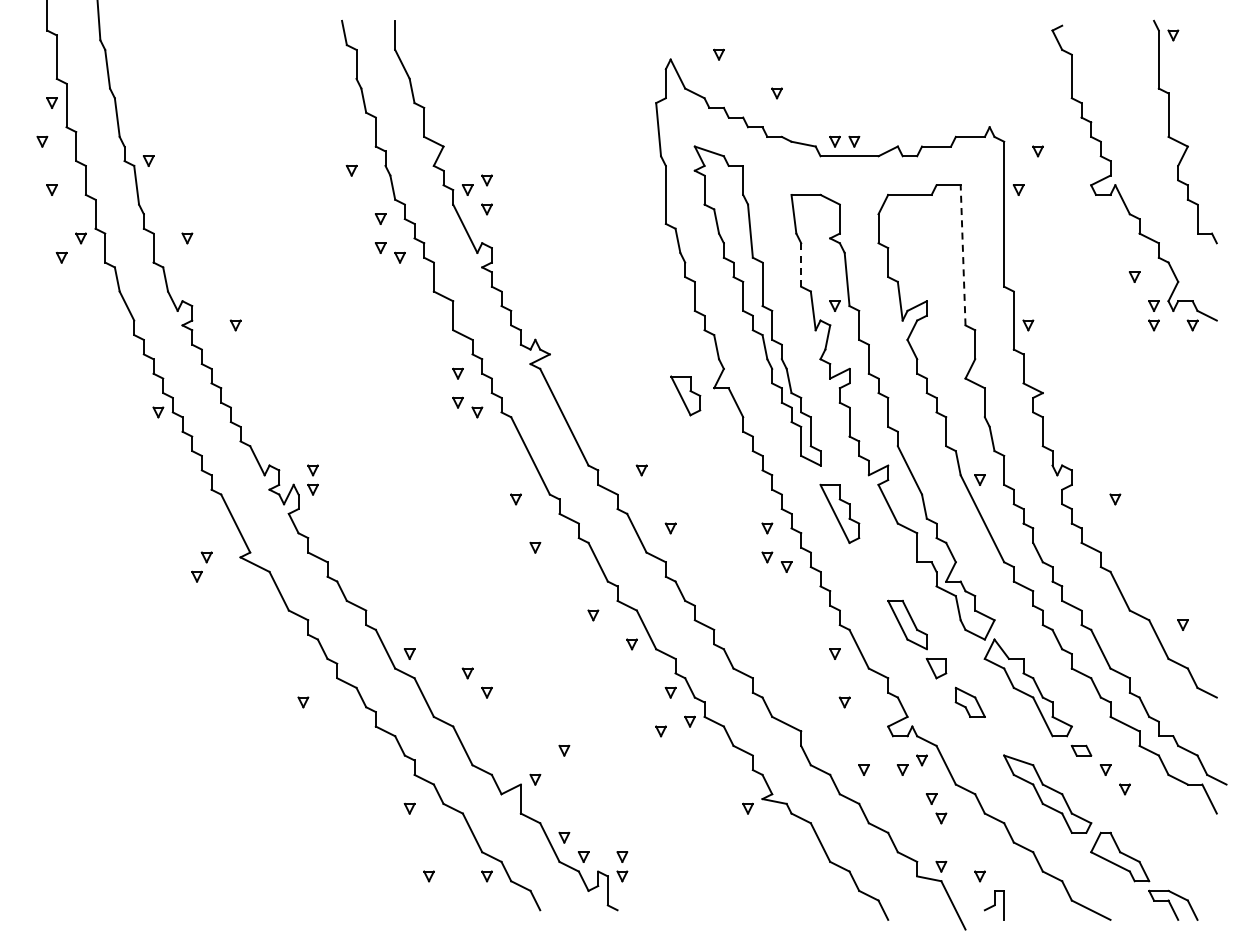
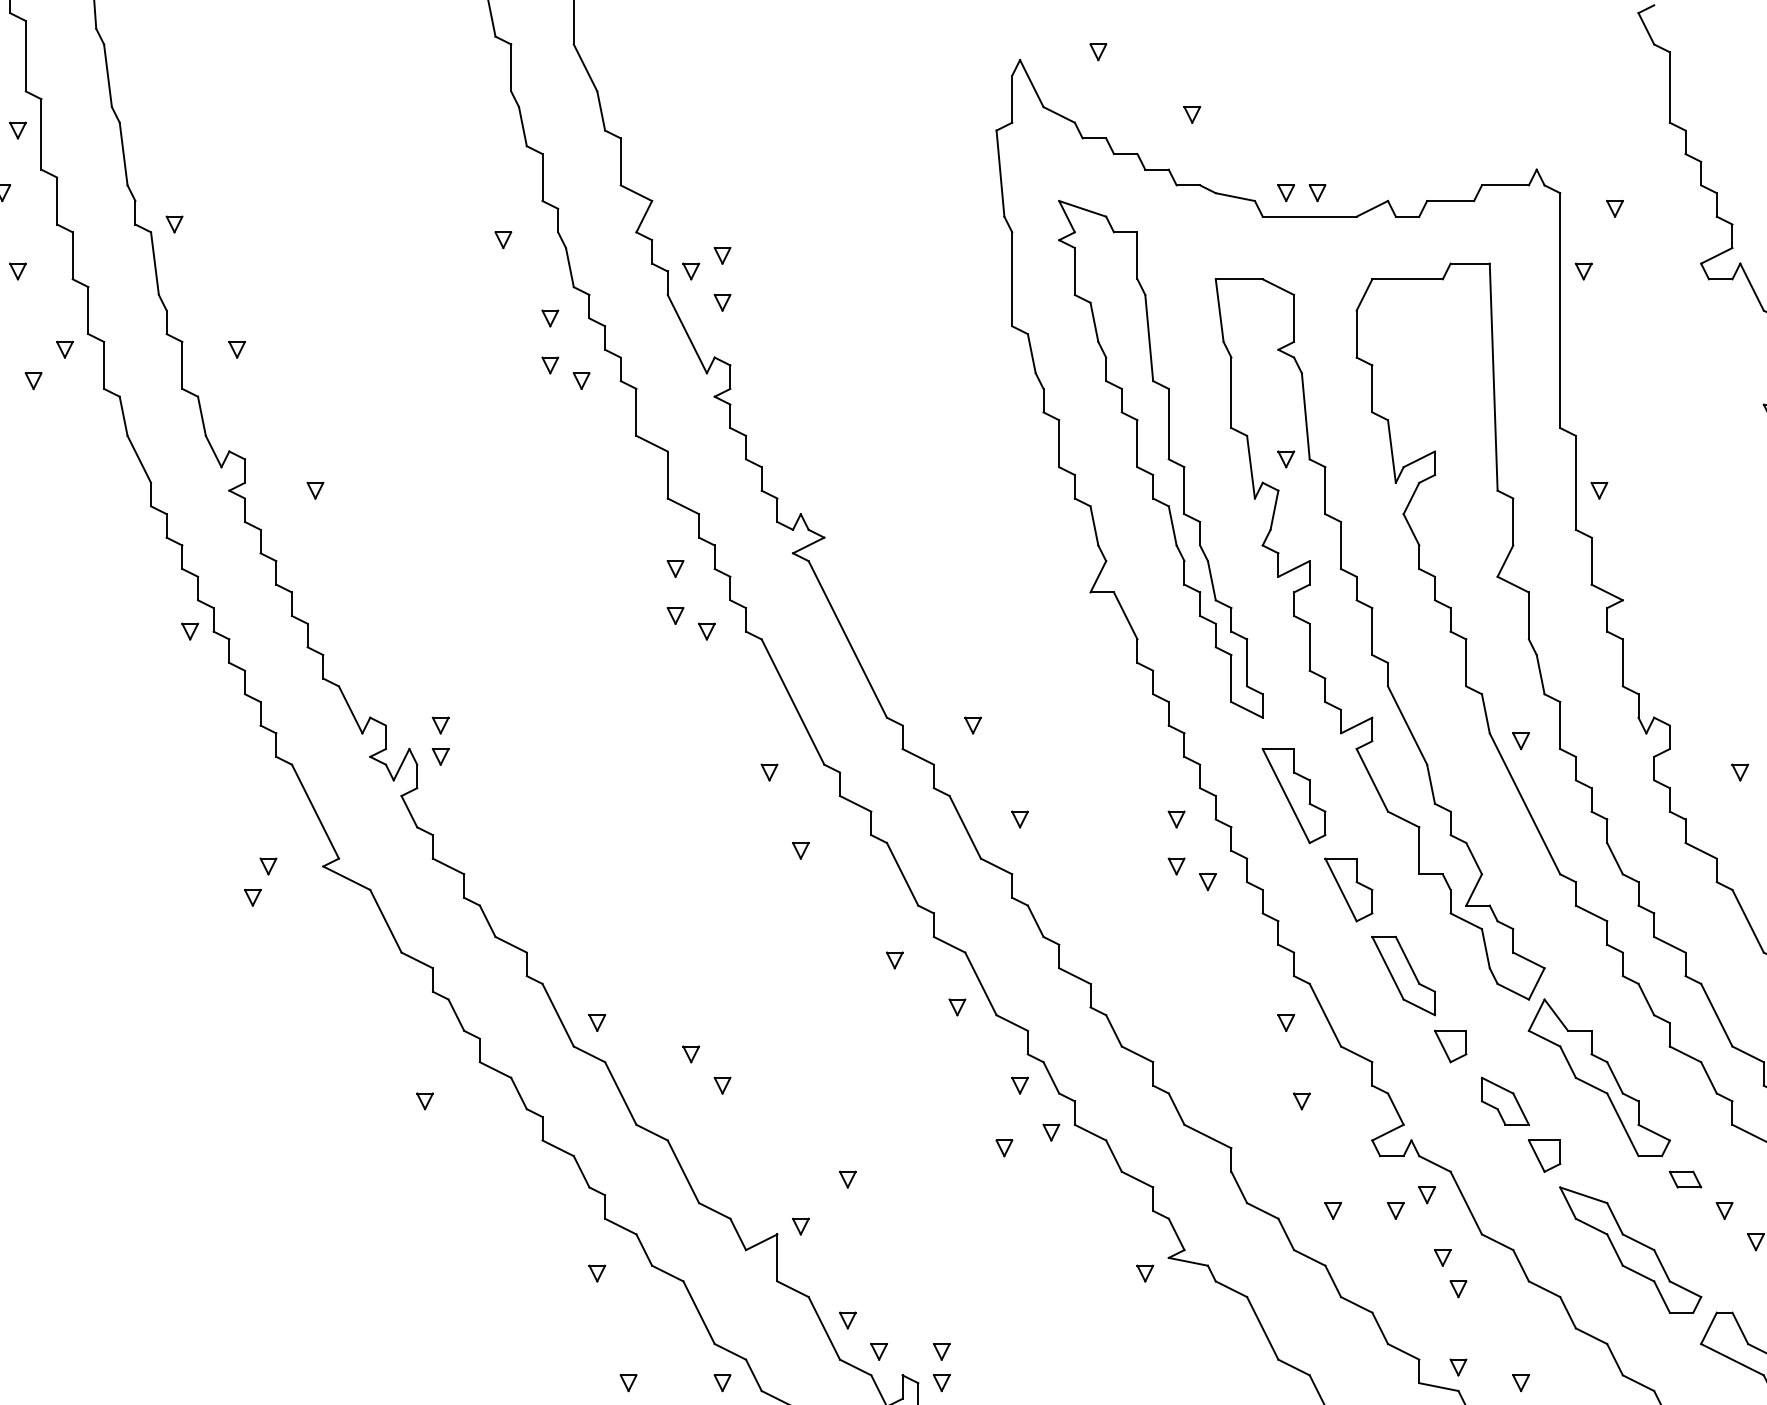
line: (963, 254) -> (1494, 375), dashed -> solid
line: (801, 265) -> (1231, 393), dashed -> solid
part: (685, 395) -> (1348, 889), moved
part: (994, 735) -> (1544, 1154), added

